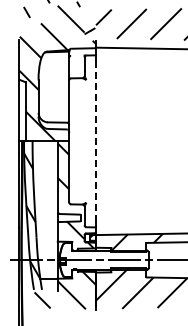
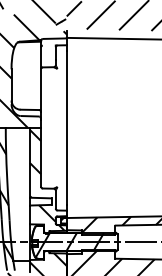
line: (96, 141) -> (67, 128), dashed -> solid
hatch: (98, 263) -> (69, 245), added

